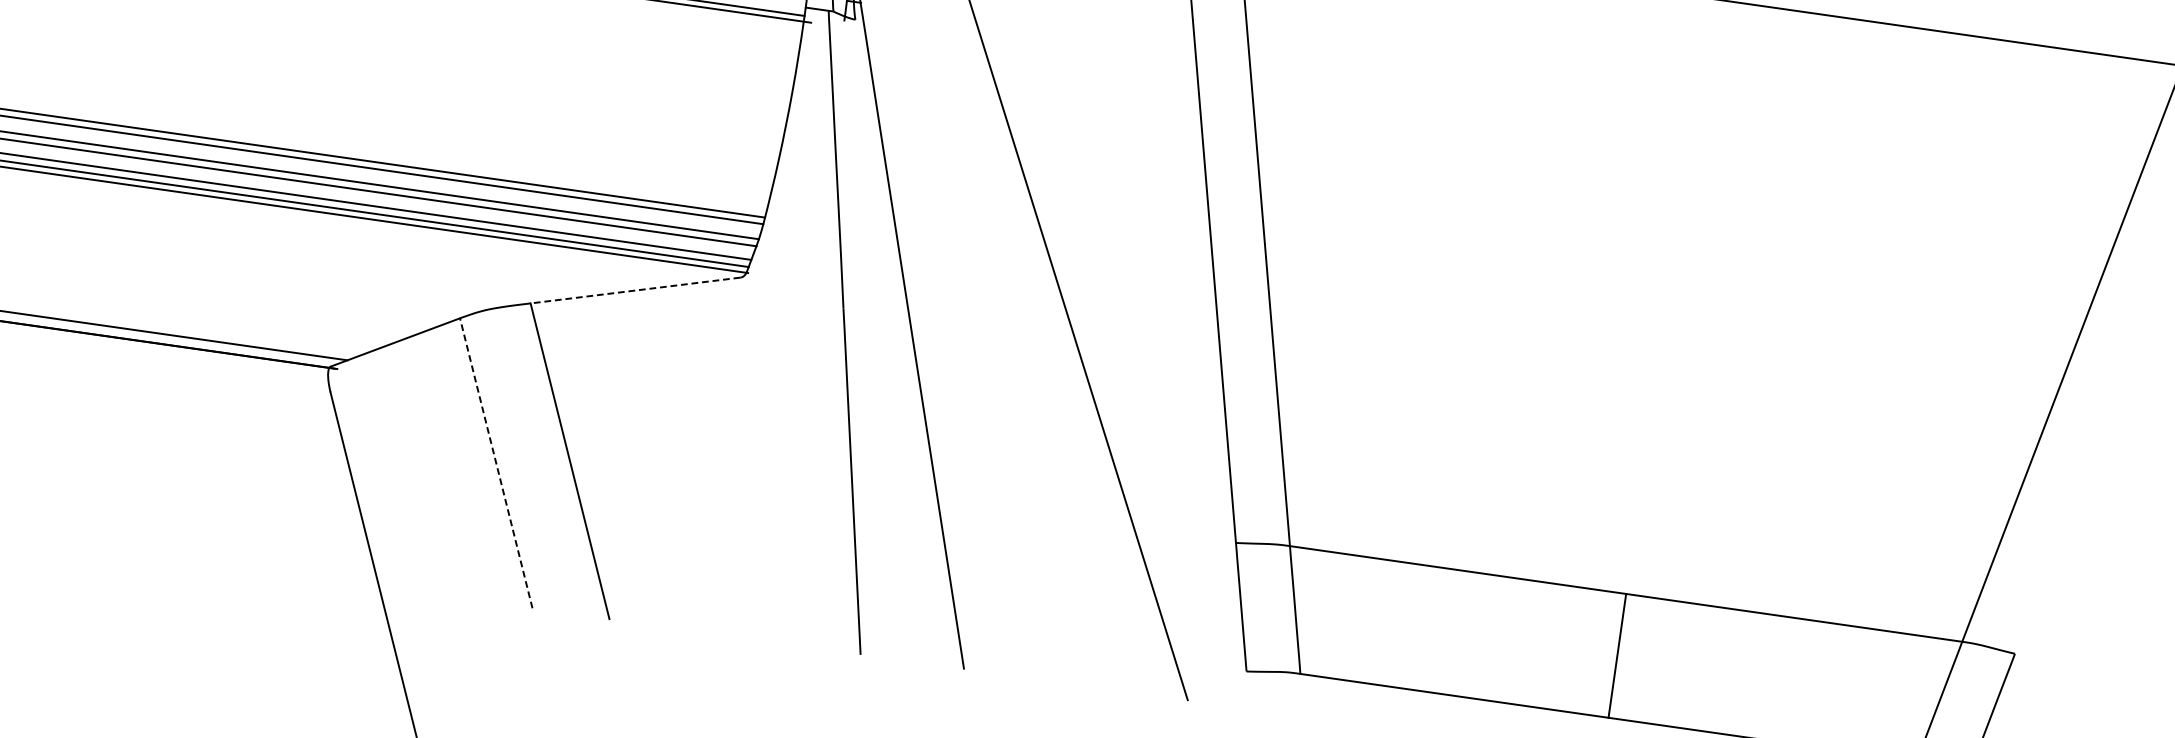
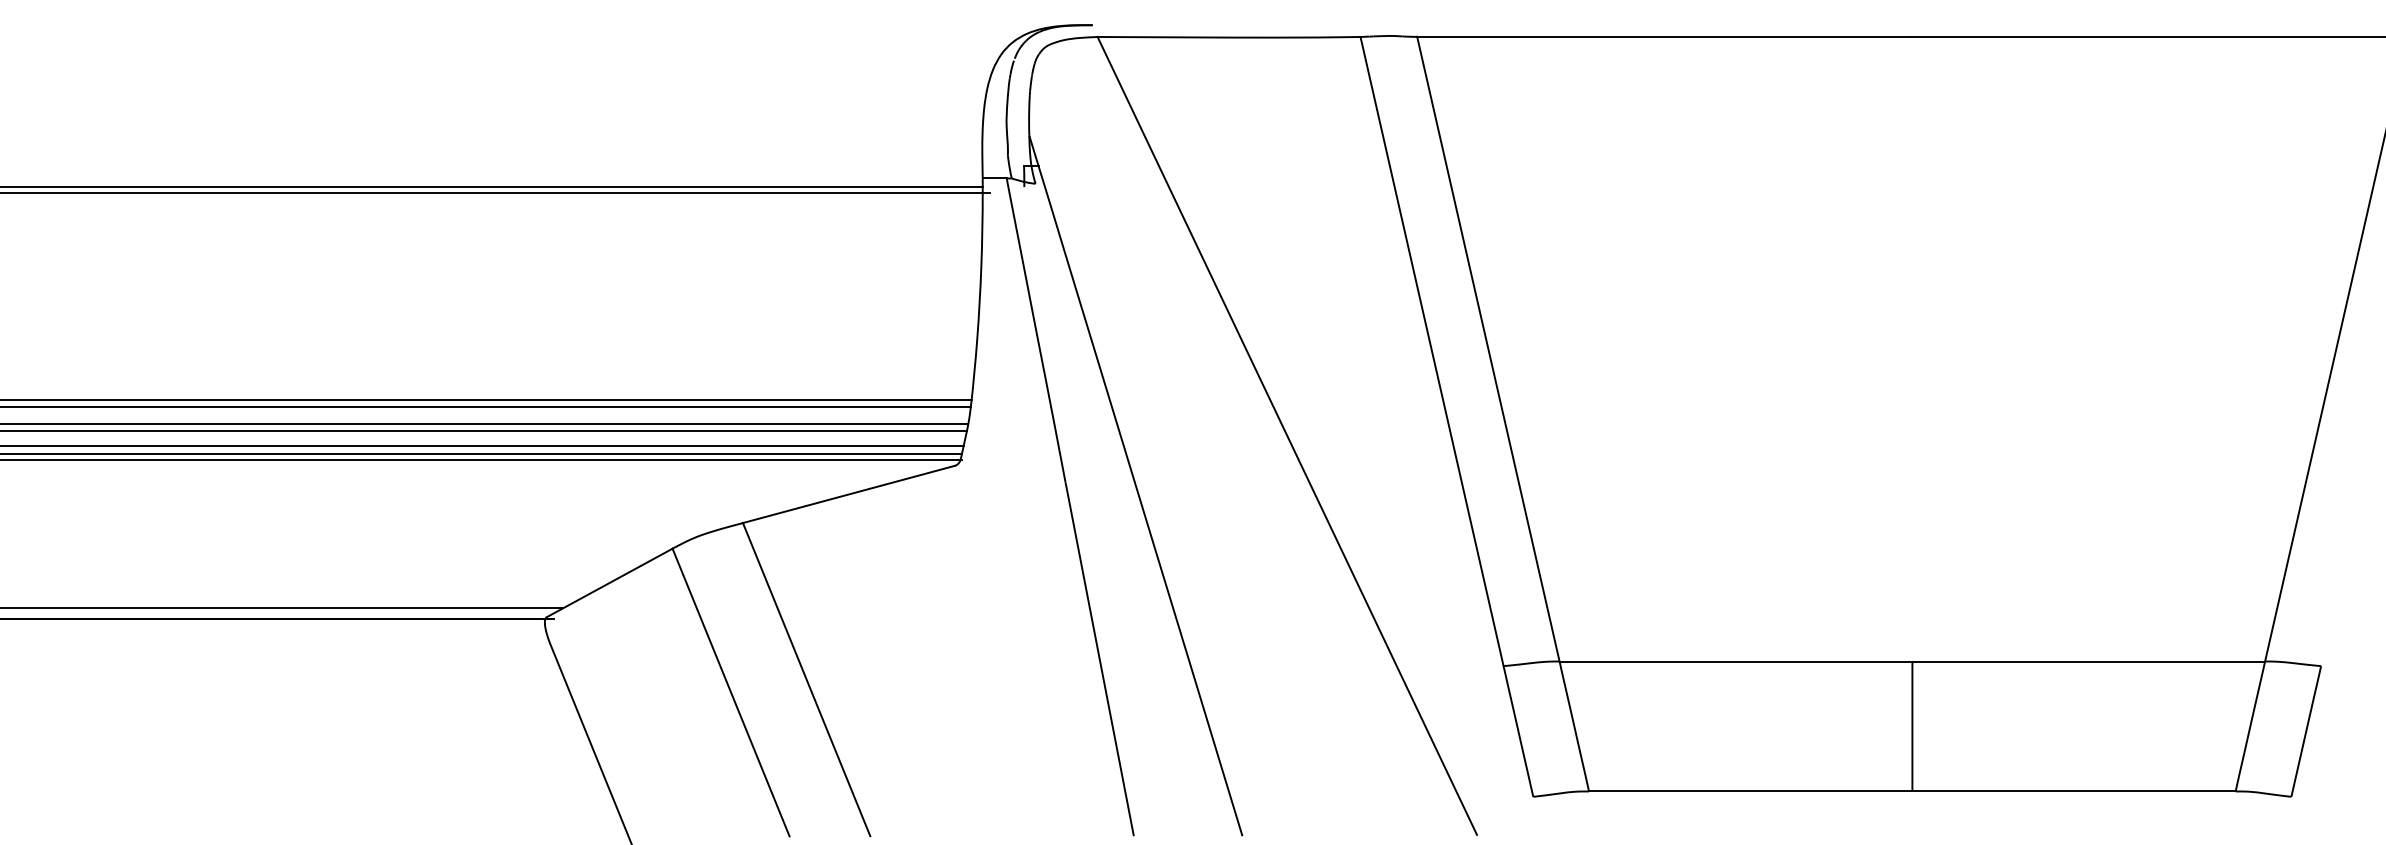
line: (635, 290) -> (848, 494), dashed -> solid
line: (495, 463) -> (730, 692), dashed -> solid

